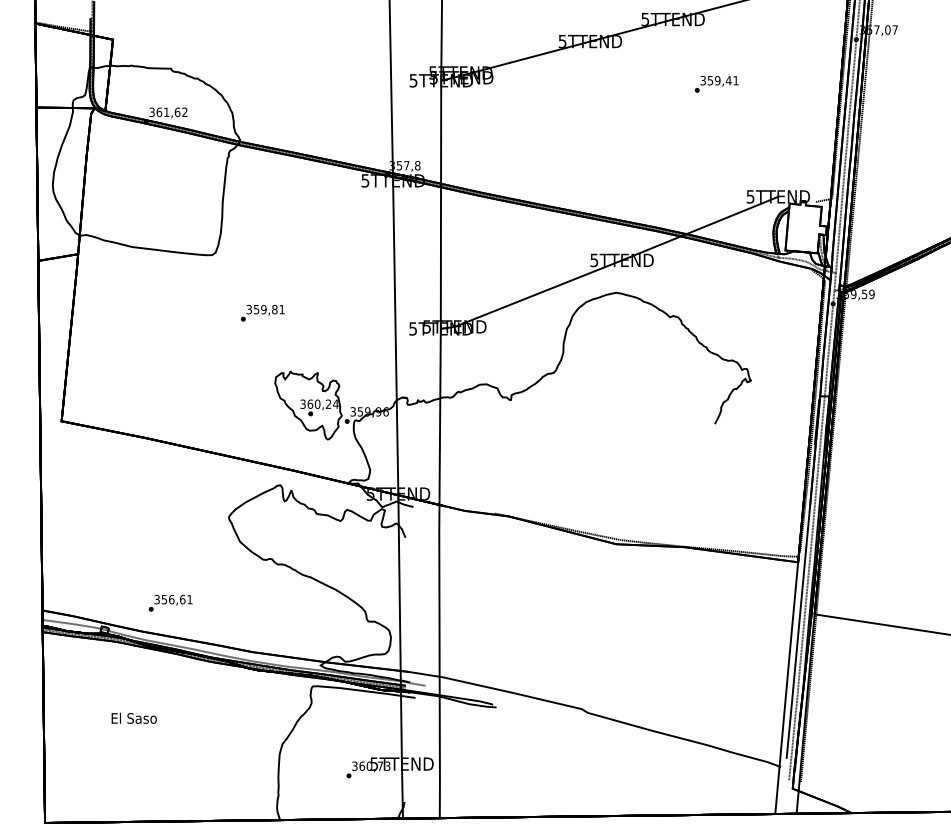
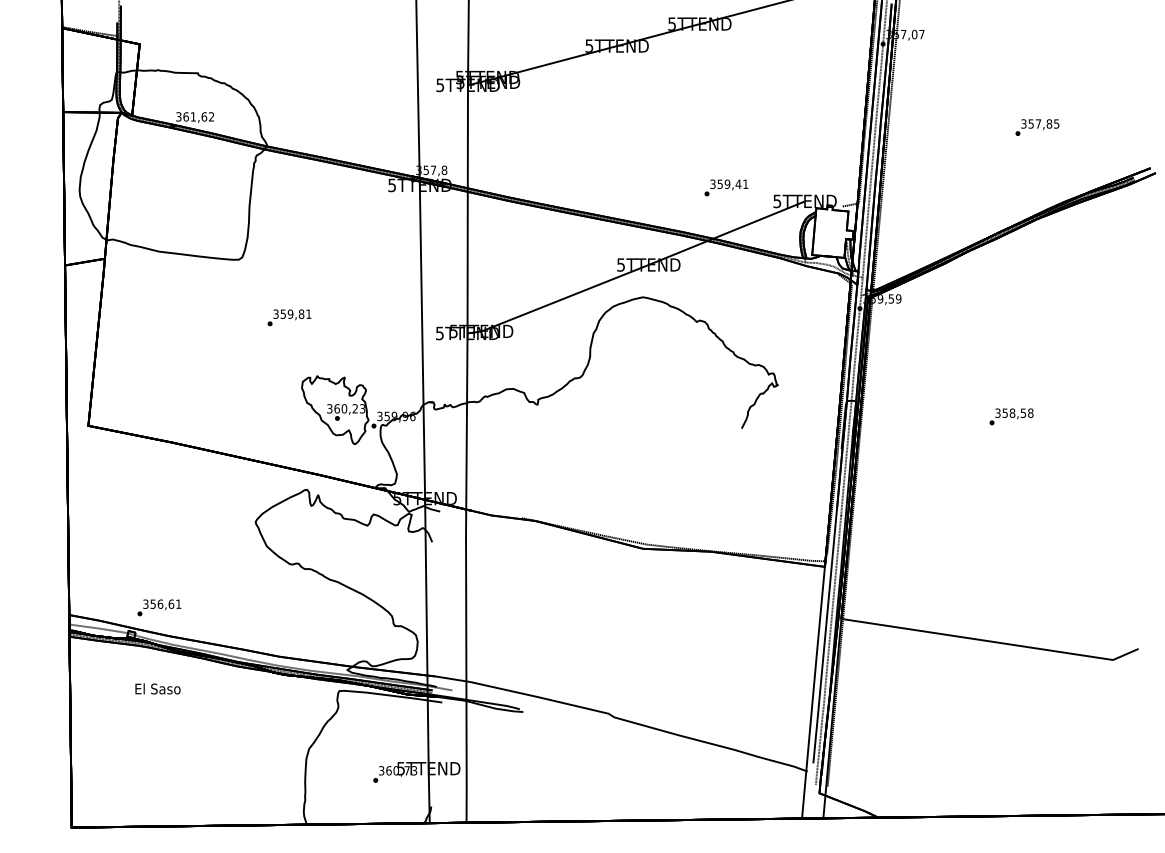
text: (716, 83) -> (726, 187), moved
text: (335, 403) -> (362, 408), 360,24 -> 360,23
text: (170, 602) -> (159, 607), moved
text: (133, 717) -> (157, 688), moved

